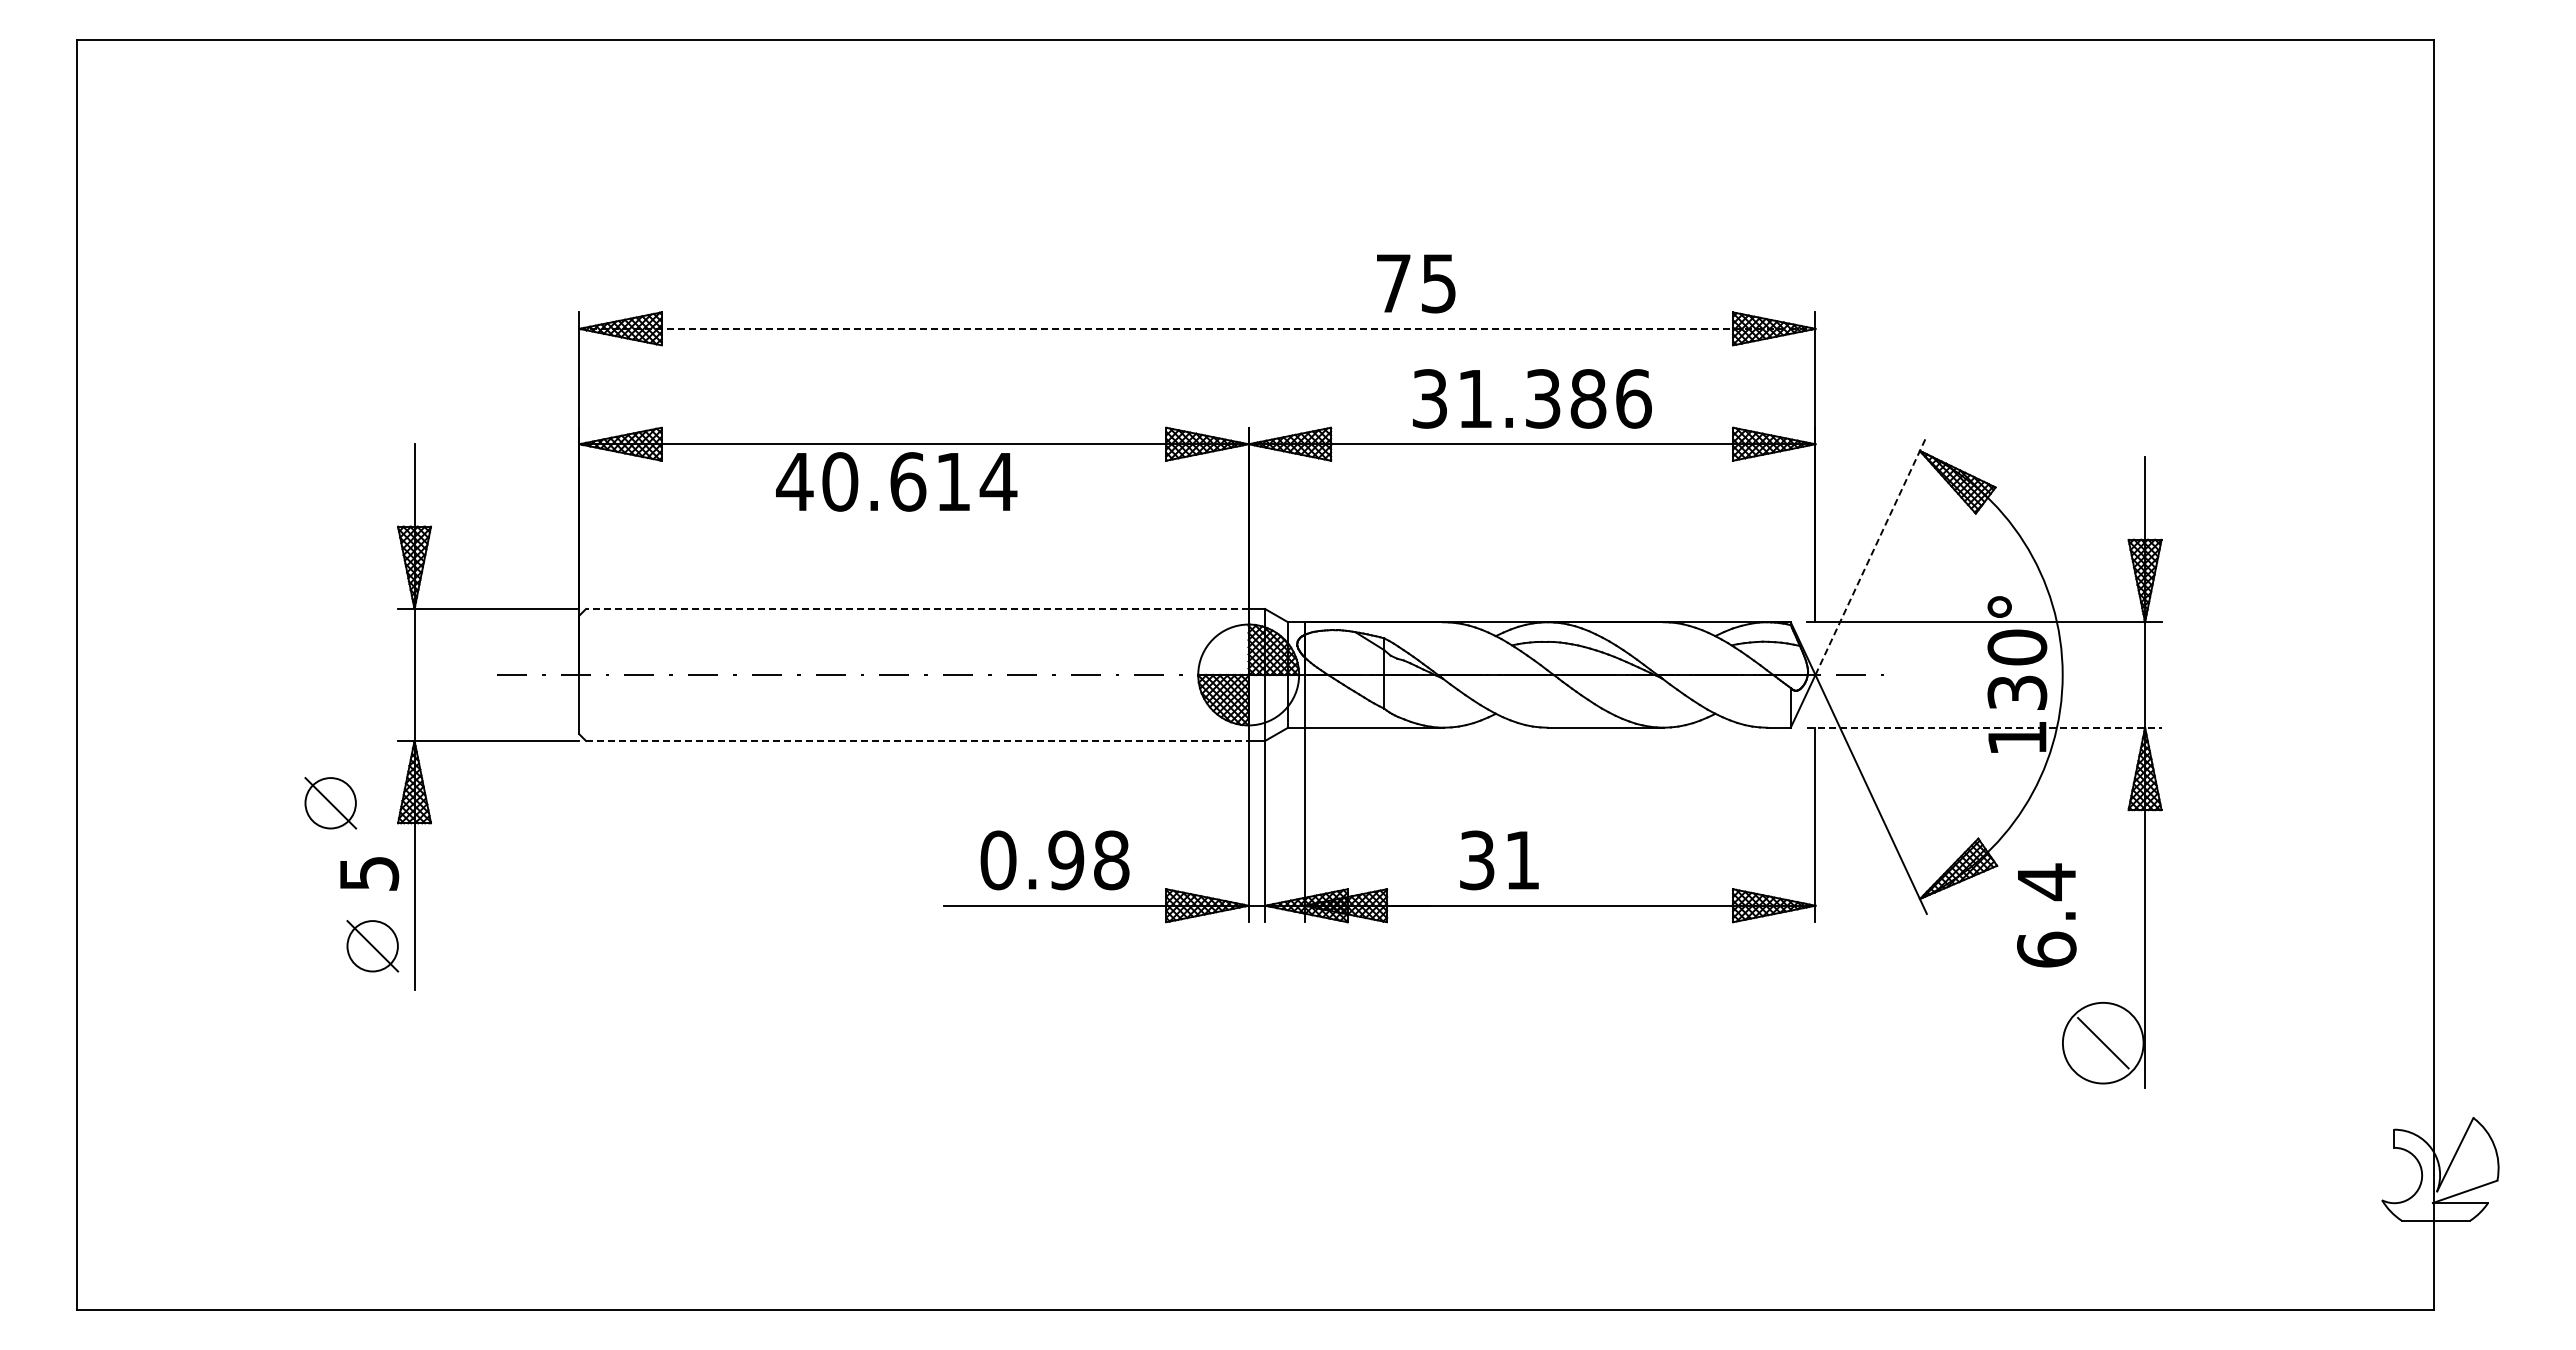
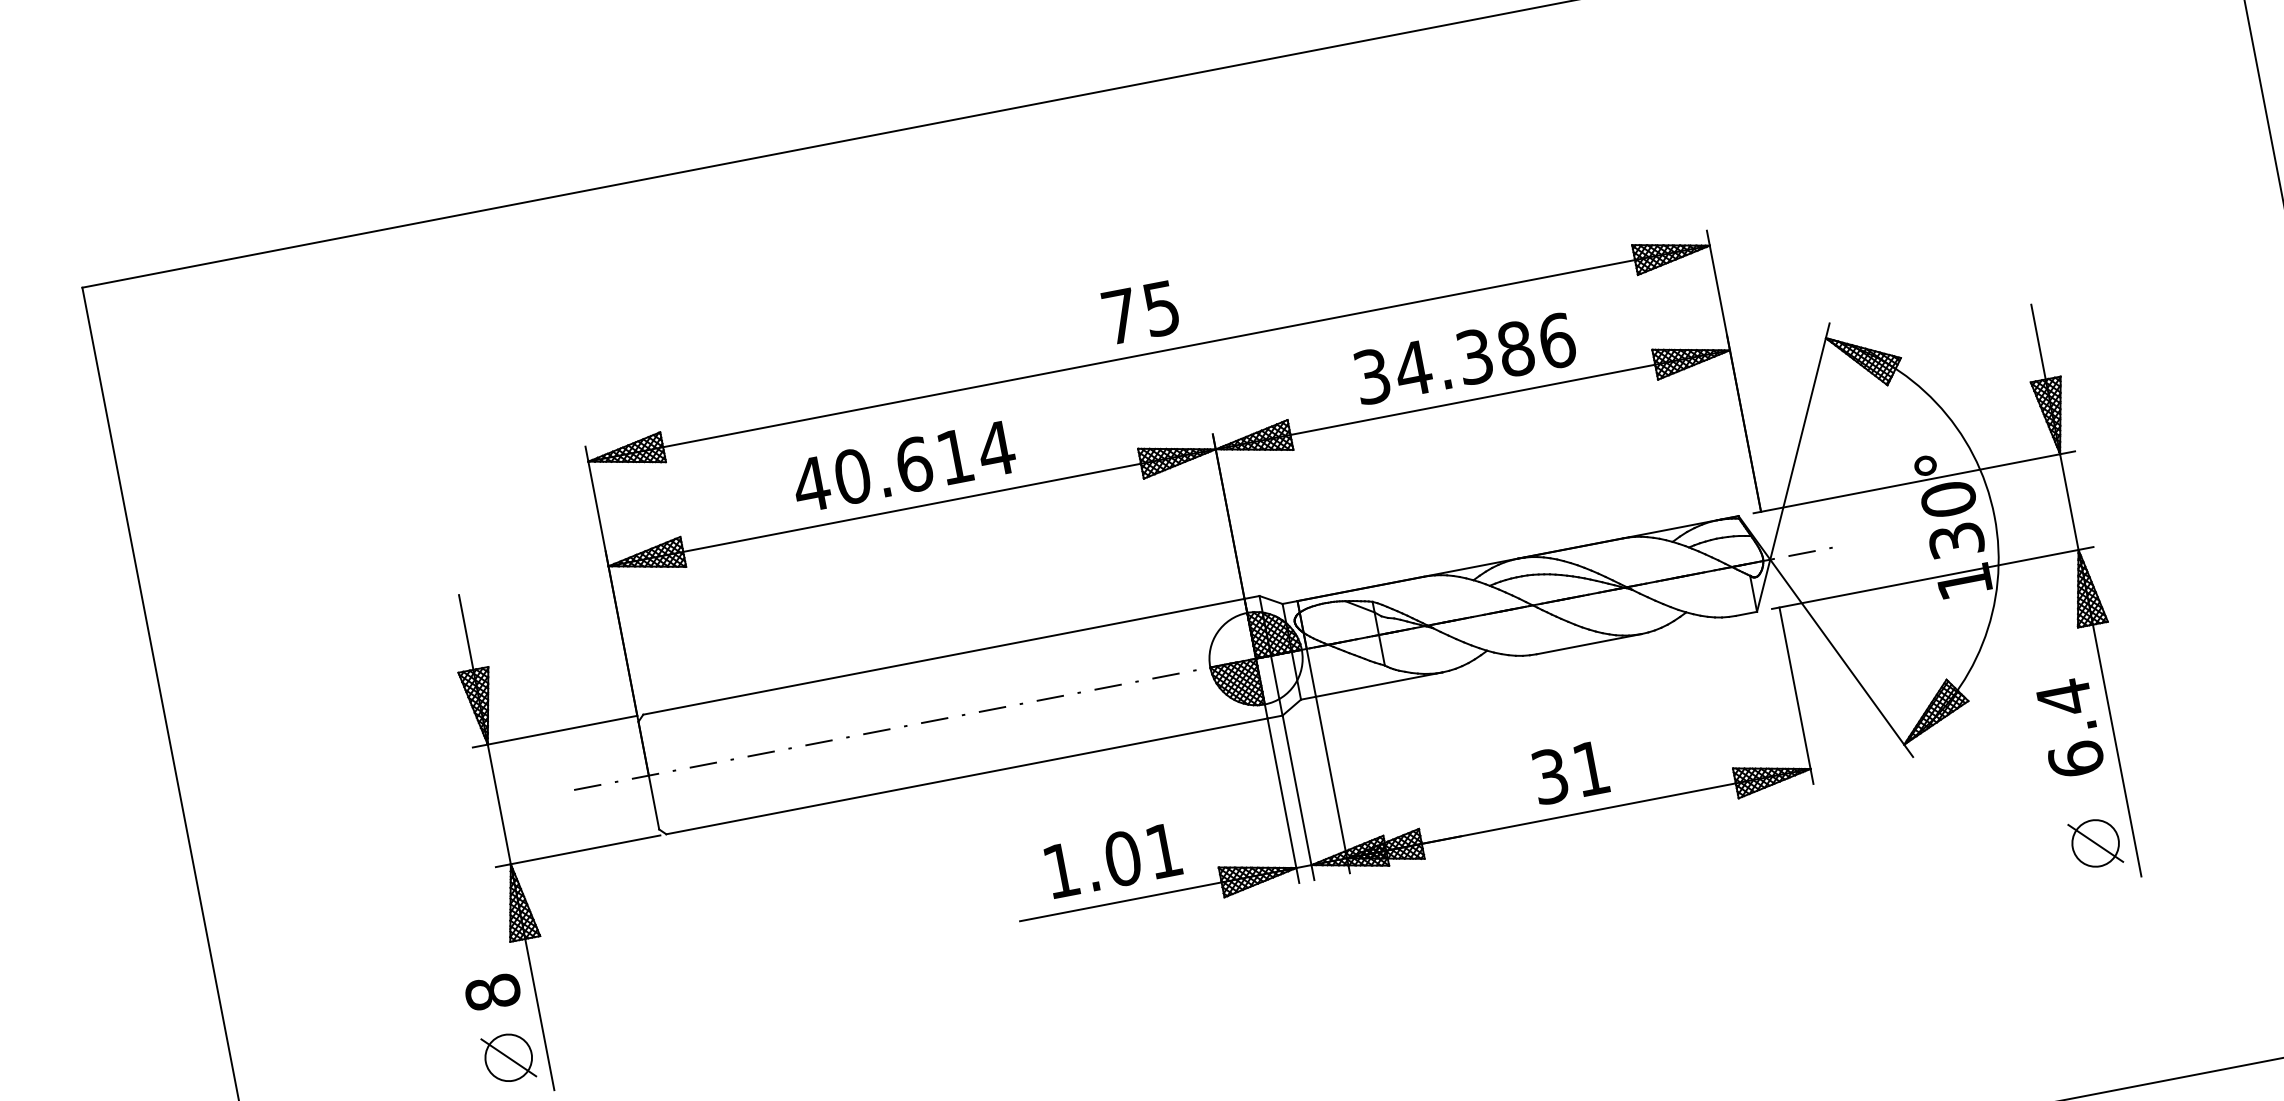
text: (1416, 283) -> (1141, 312), moved
line: (1197, 328) -> (1149, 353), dashed -> solid
text: (1474, 398) -> (1412, 368), 31.386 -> 34.386
text: (896, 481) -> (903, 466), moved
line: (1871, 555) -> (1800, 441), dashed -> solid
line: (916, 609) -> (943, 657), dashed -> solid
line: (1984, 727) -> (1932, 577), dashed -> solid
line: (917, 740) -> (967, 775), dashed -> solid
part: (330, 803) -> (445, 935), removed
text: (1054, 860) -> (1112, 860), 0.98 -> 1.01
text: (1499, 860) -> (1570, 772), moved
text: (369, 873) -> (493, 992), 5 -> 8
text: (2046, 915) -> (2069, 728), moved
circle: (2103, 1042) -> (2095, 842), size x0.62

